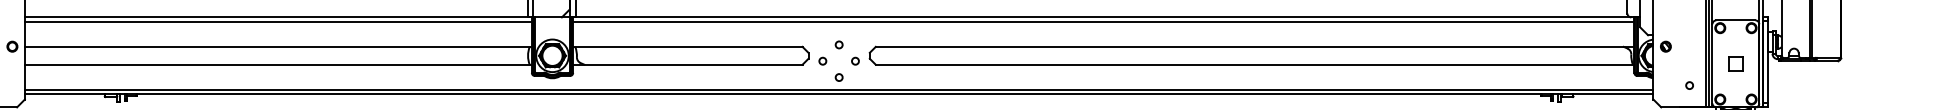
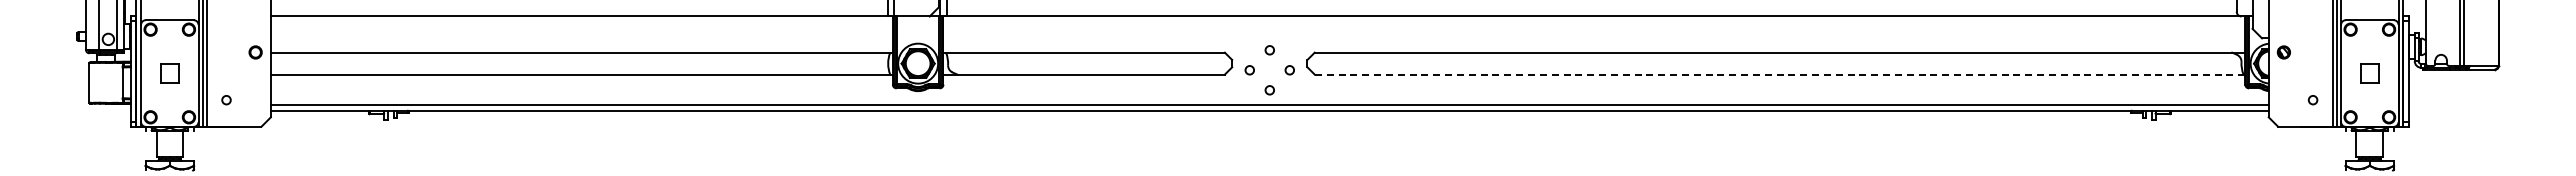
line: (278, 21) -> (581, 21), removed
line: (1103, 21) -> (1594, 21), removed
line: (1254, 64) -> (1779, 74), solid -> dashed

